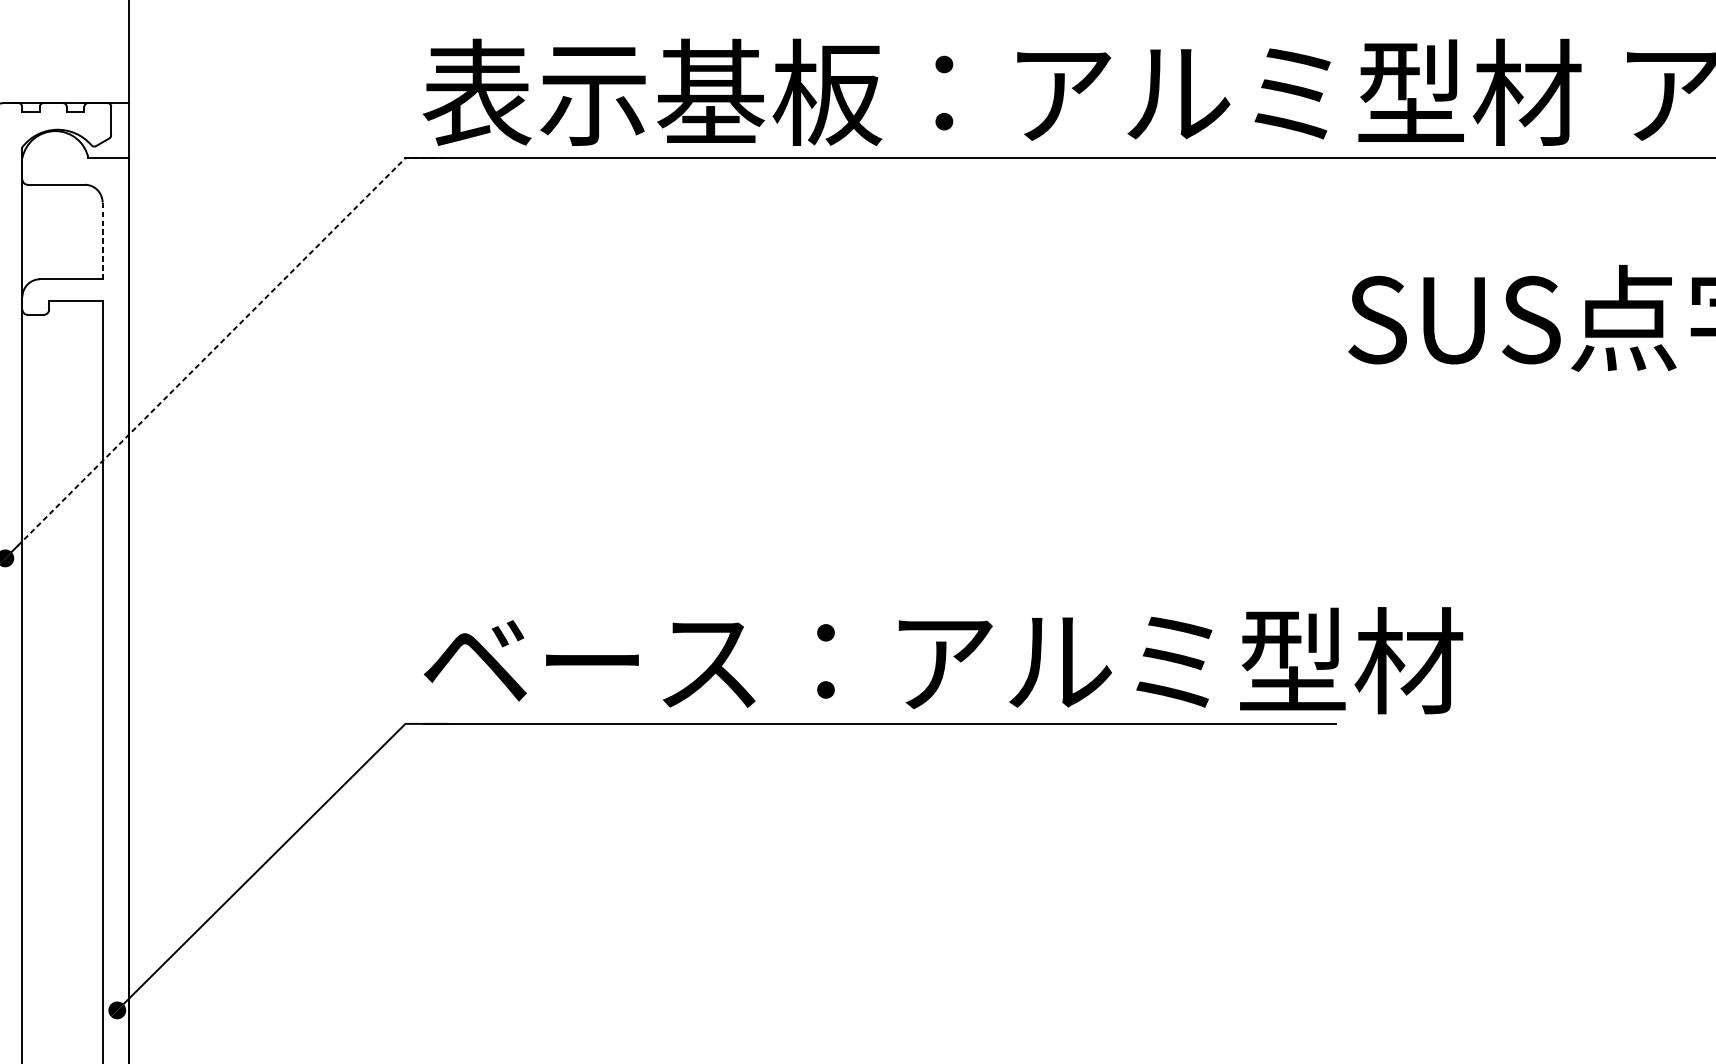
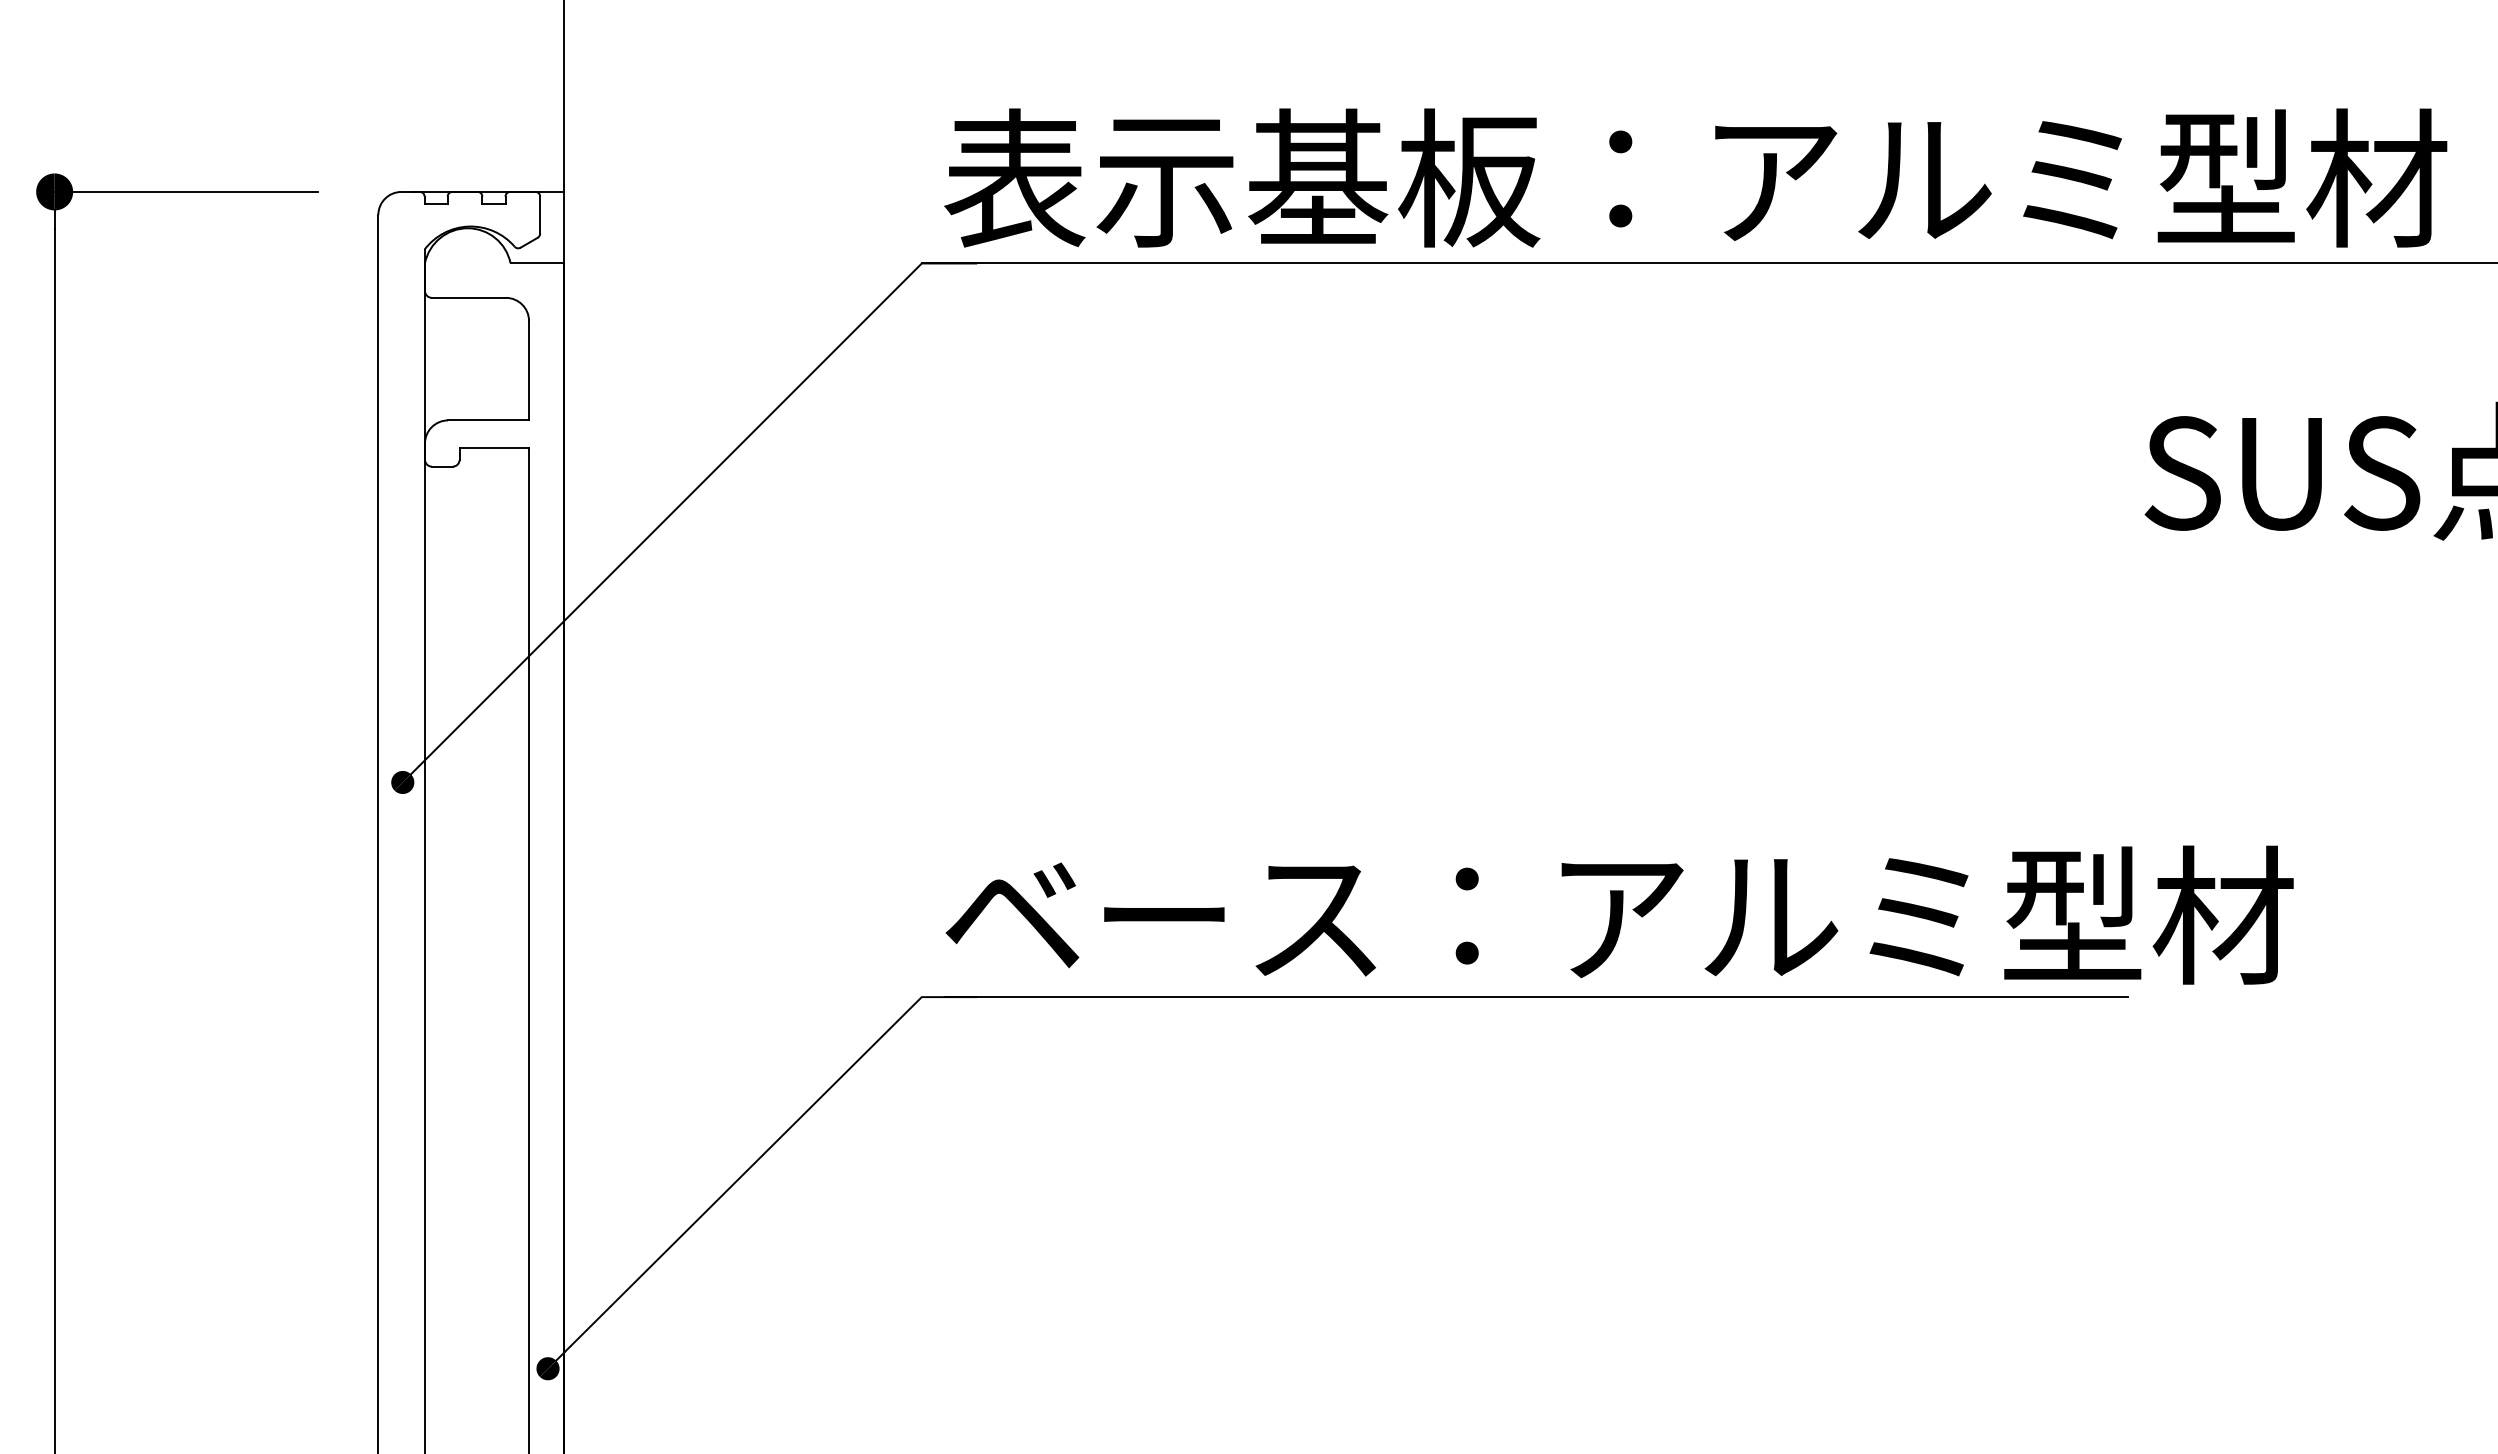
line: (102, 240) -> (529, 370), dashed -> solid
line: (227, 336) -> (690, 494), dashed -> solid

